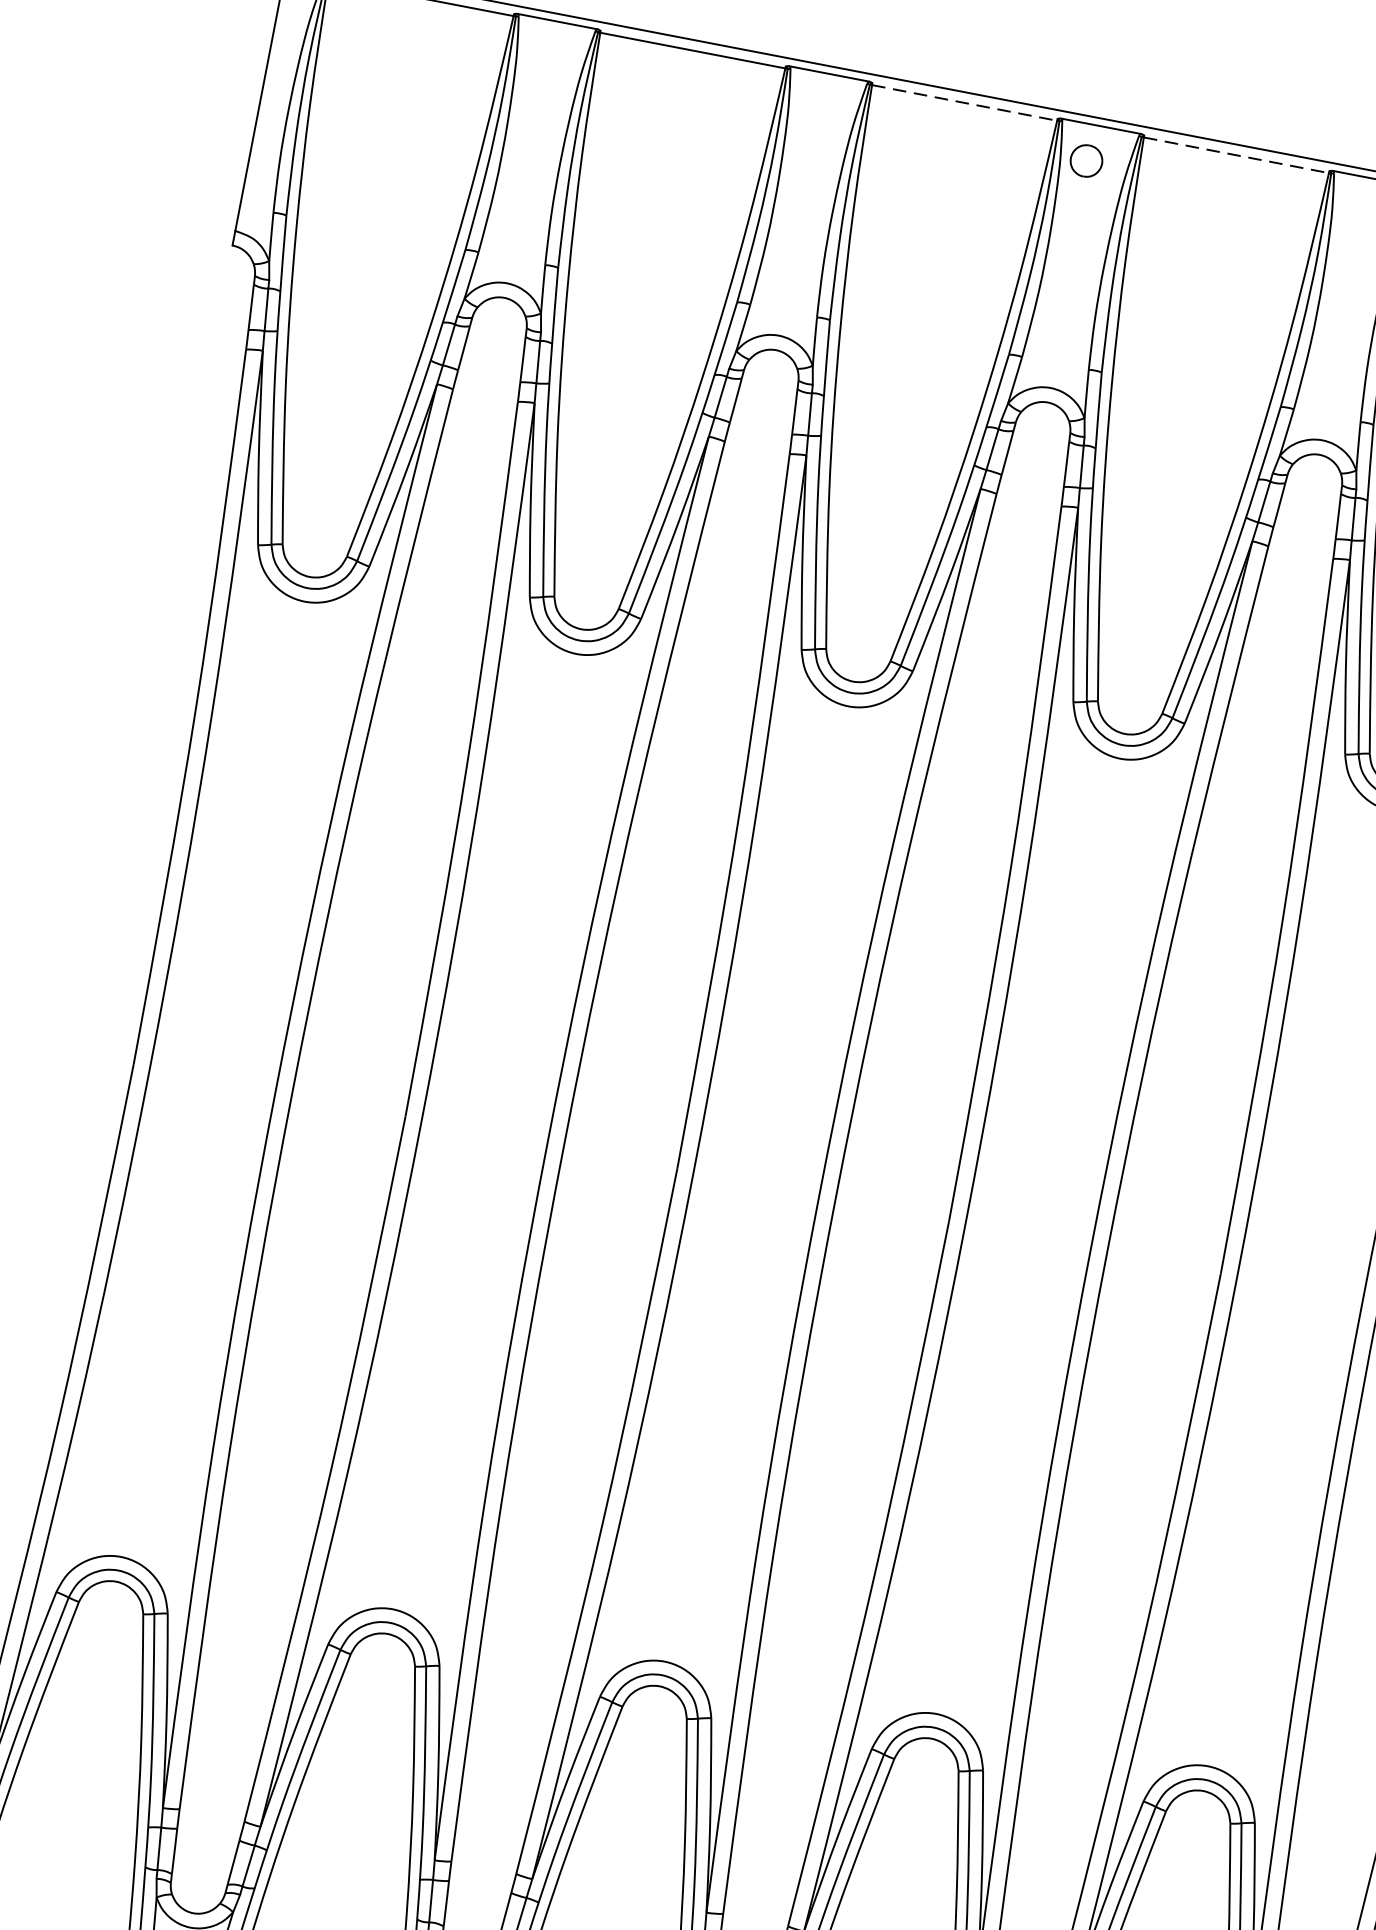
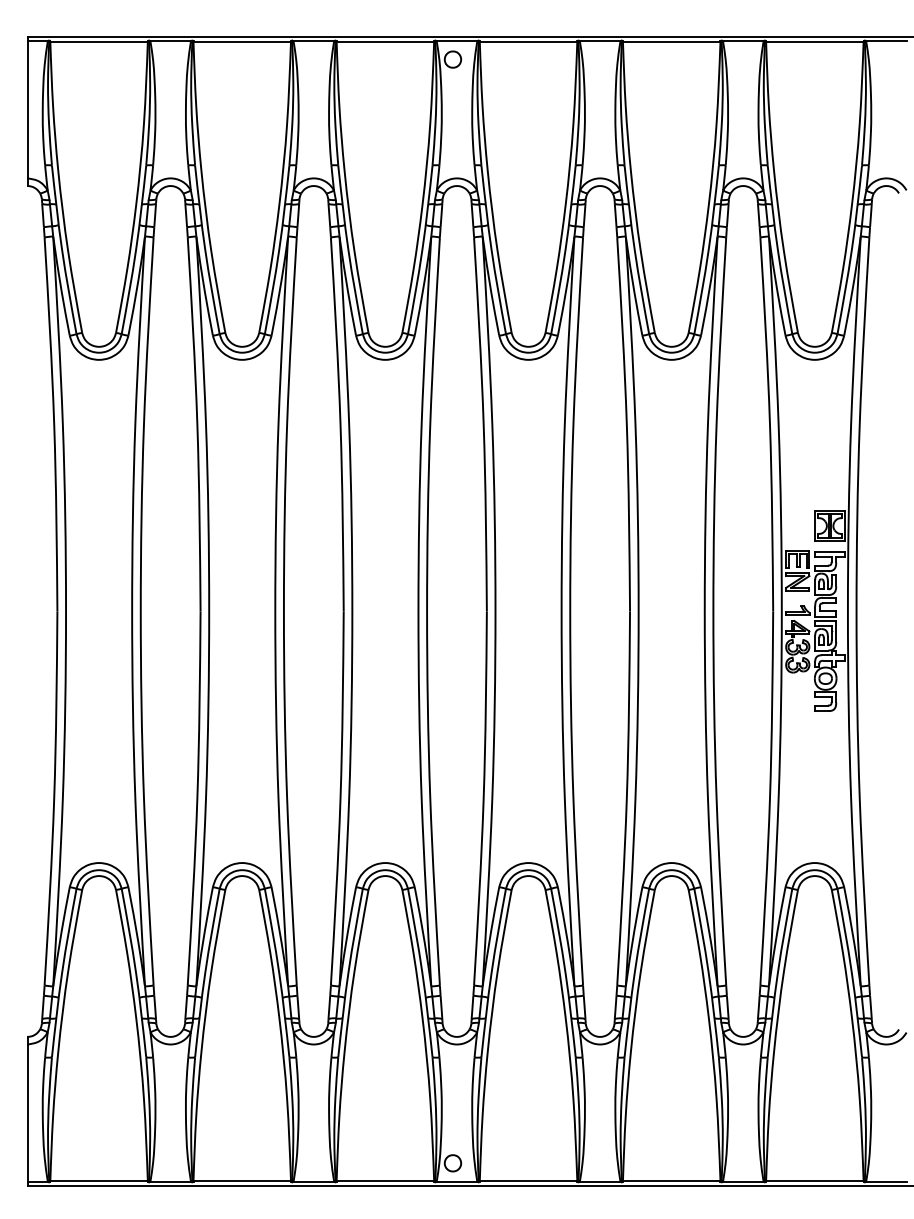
line: (964, 103) -> (385, 42), dashed -> solid
line: (1236, 156) -> (528, 42), dashed -> solid

